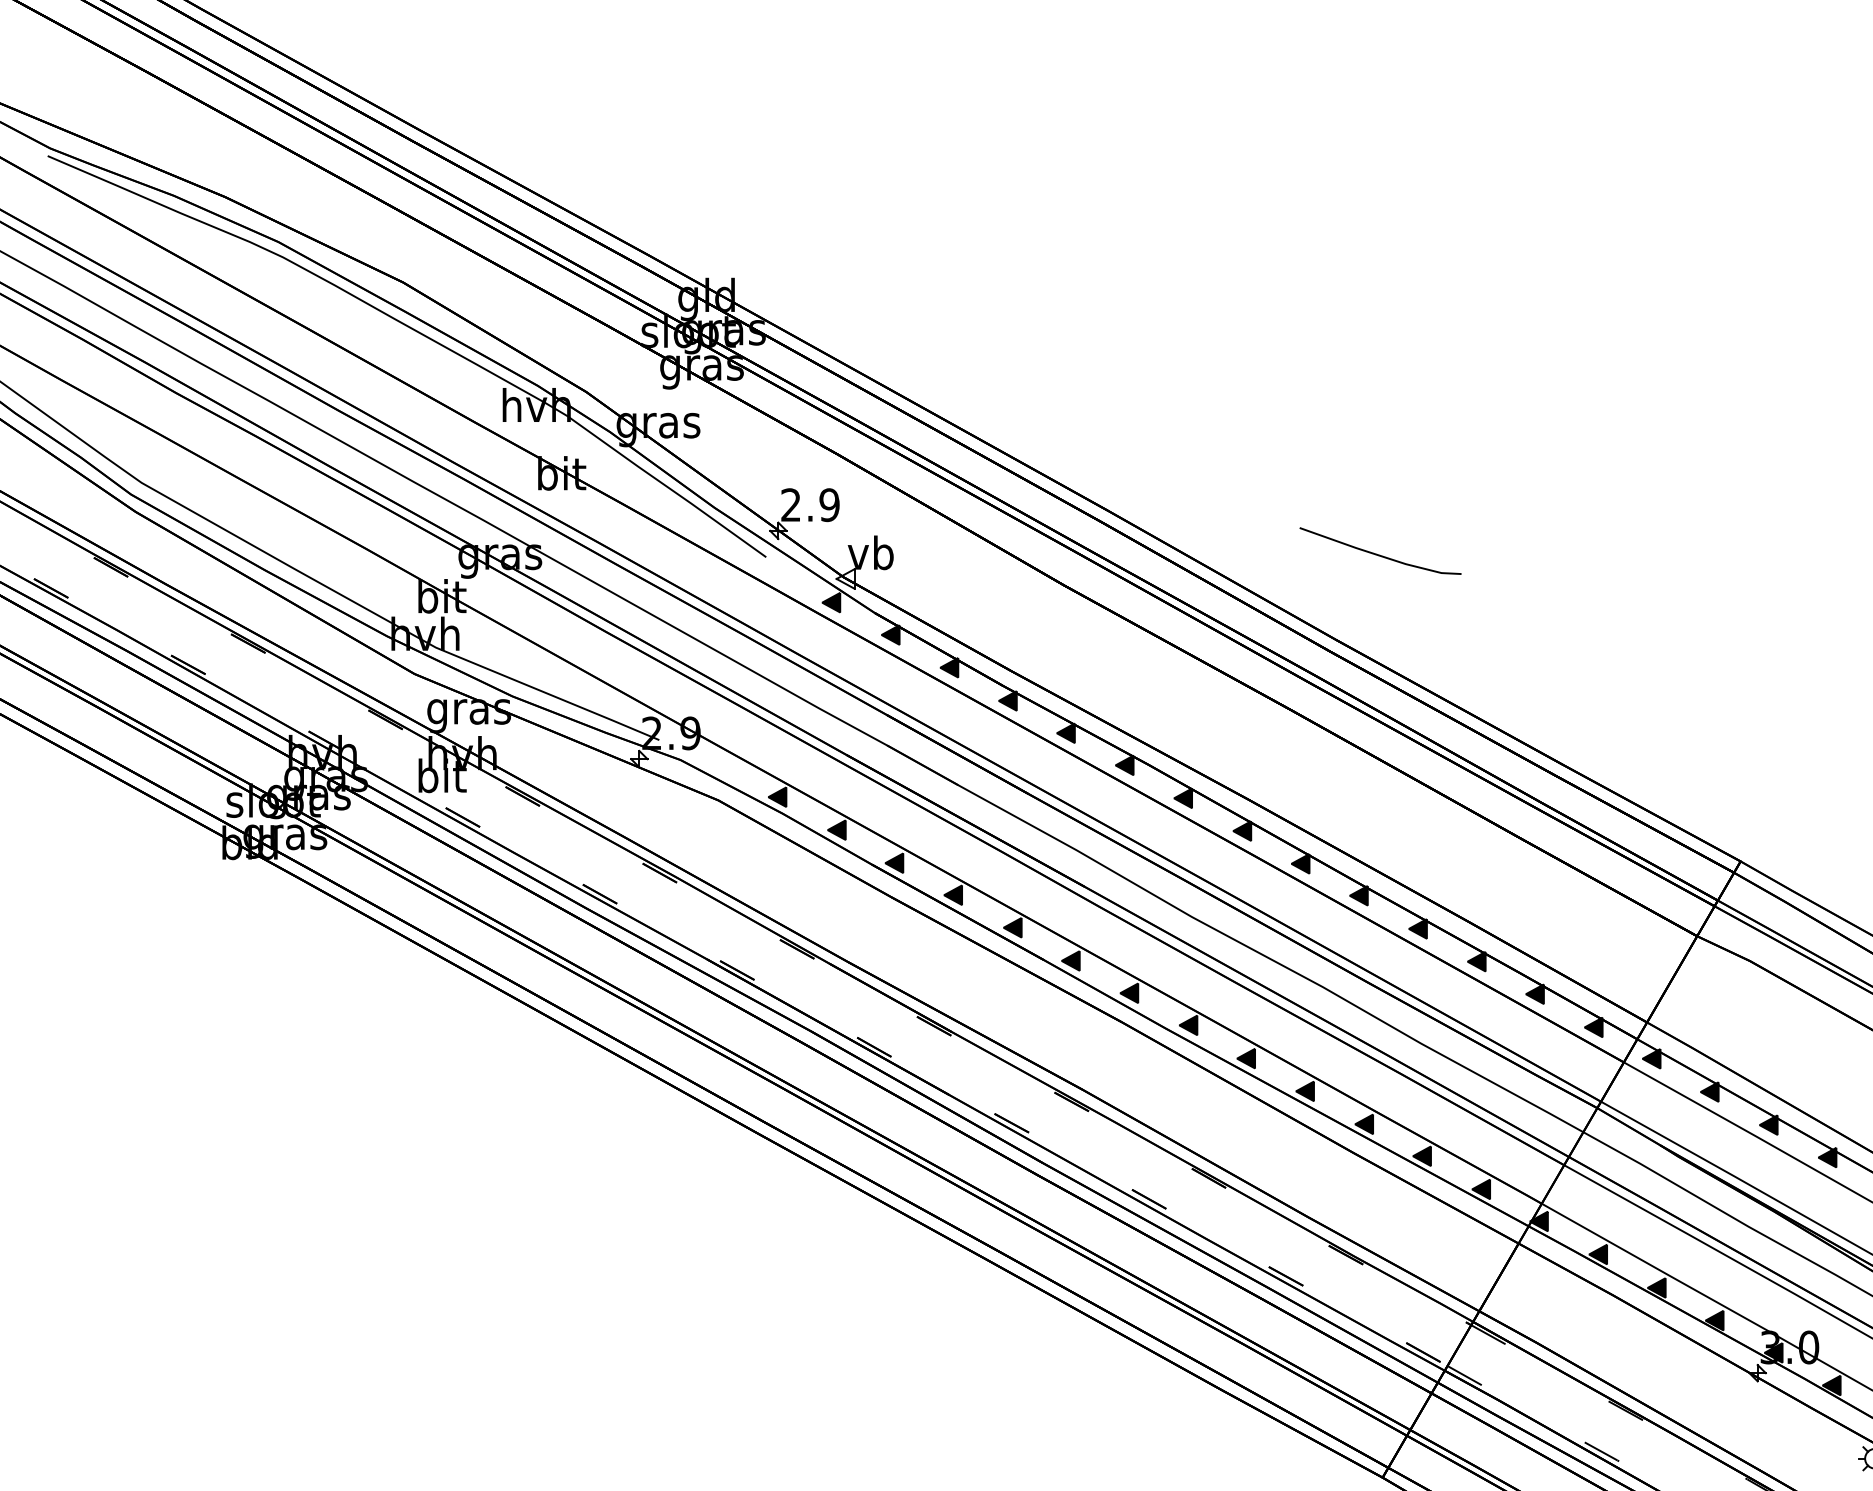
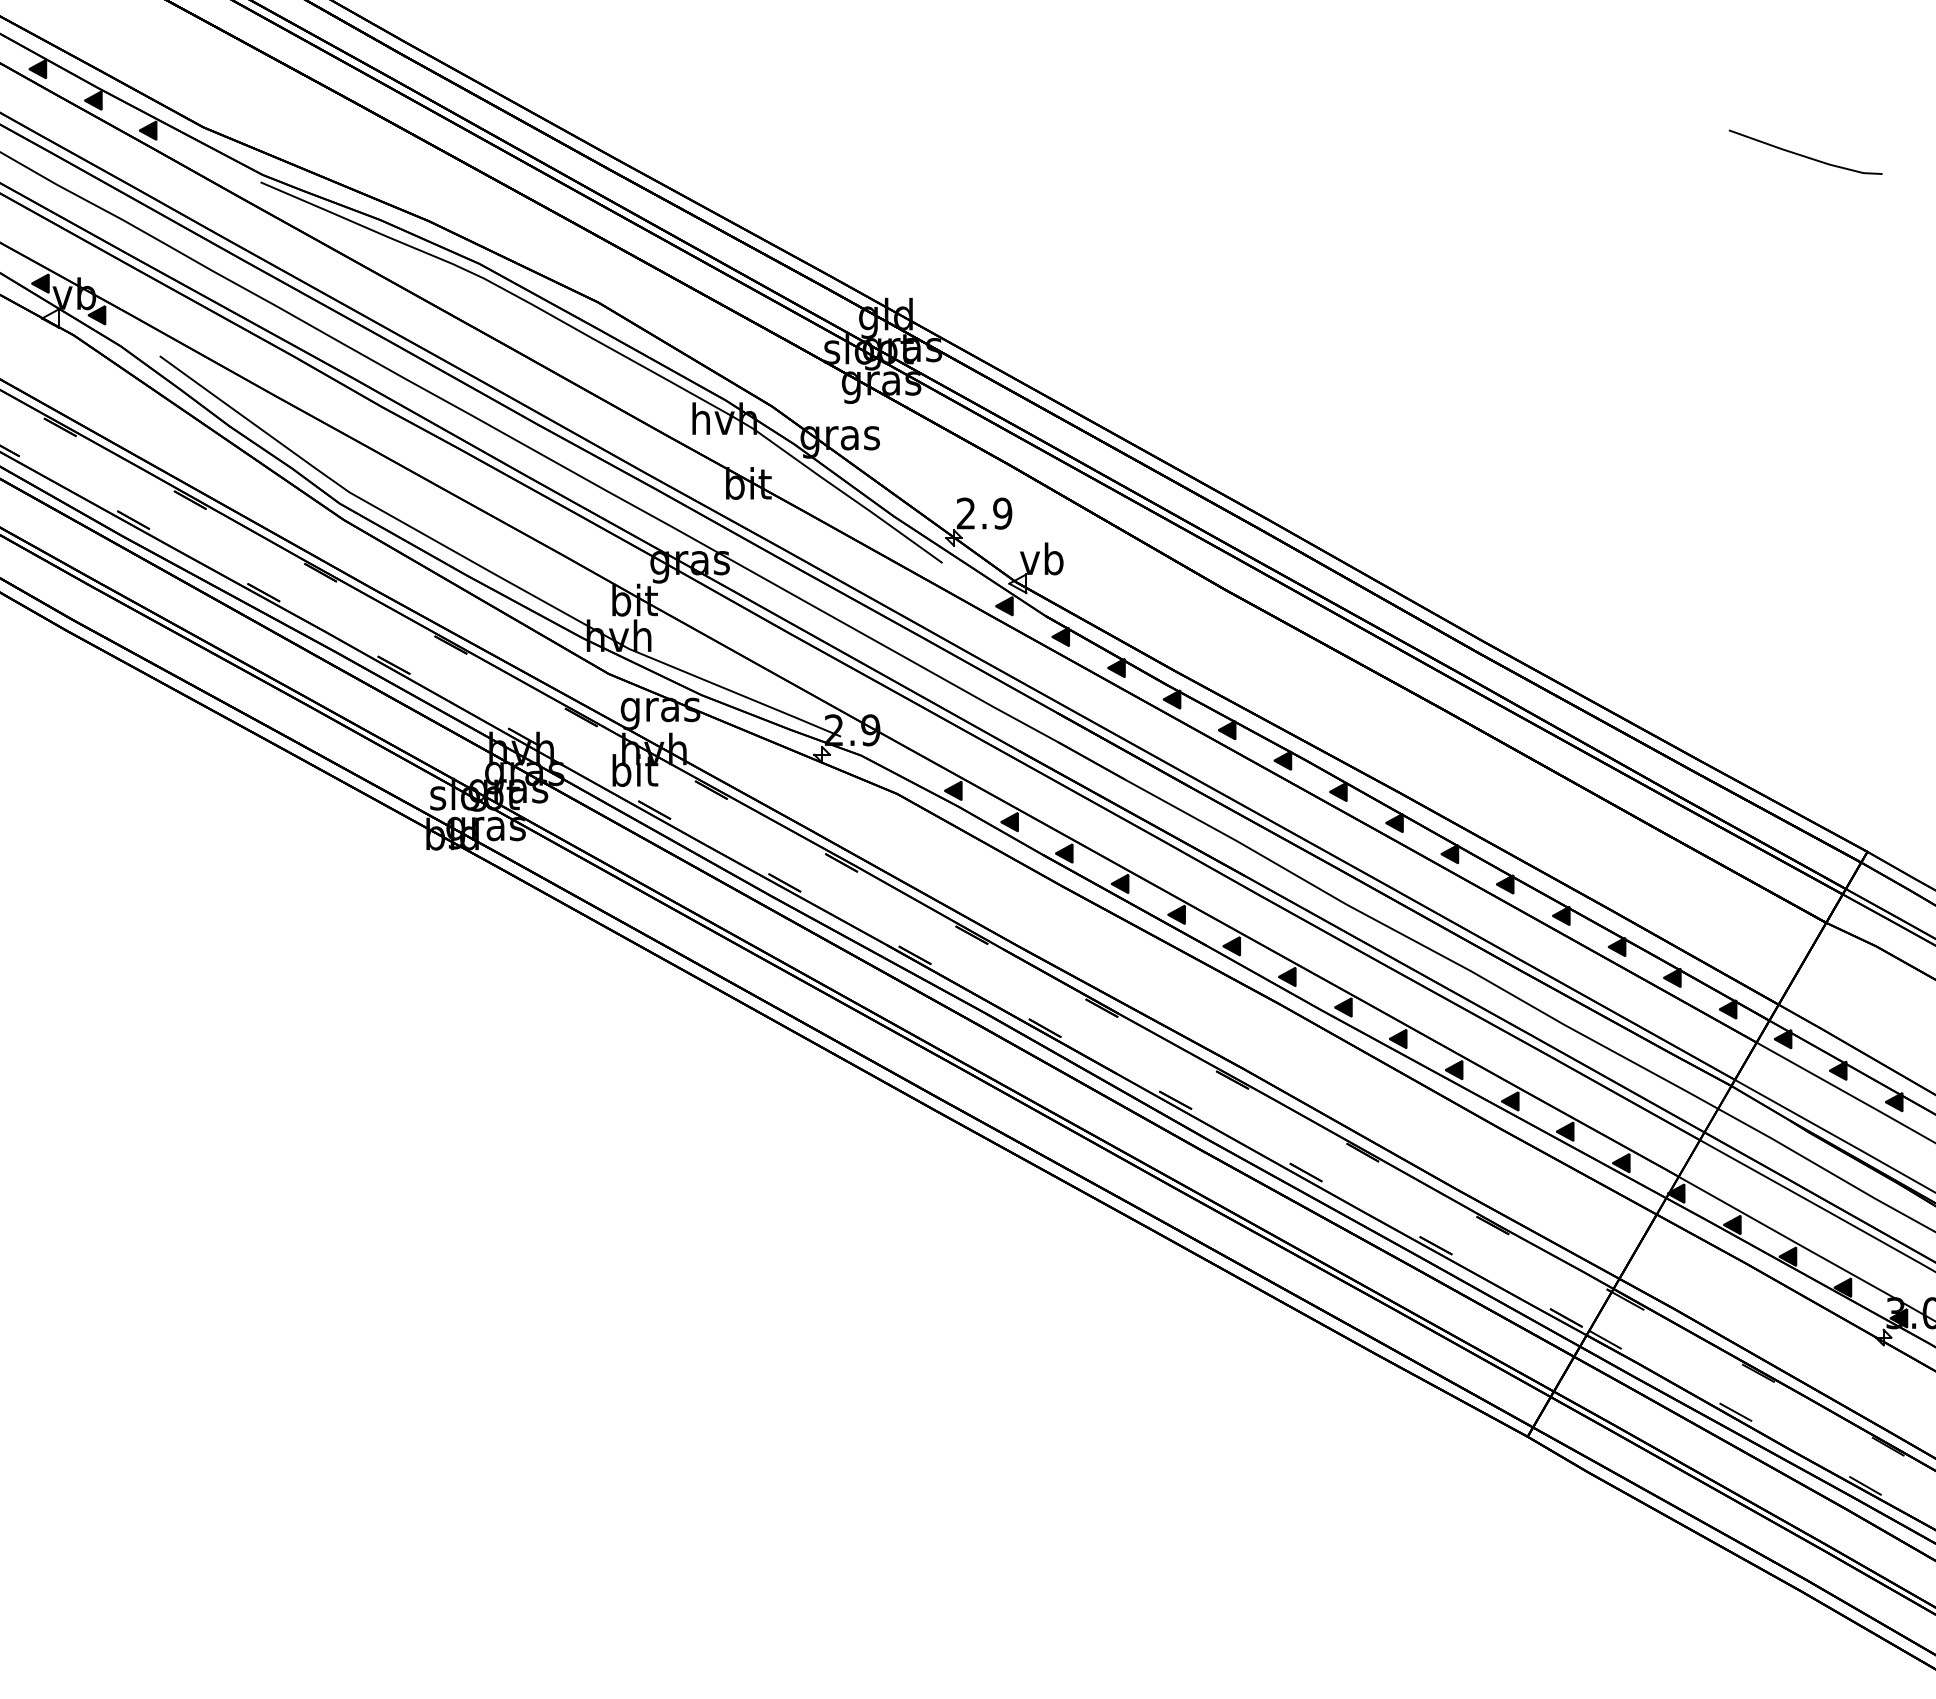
line: (1380, 554) -> (1805, 155), moved

